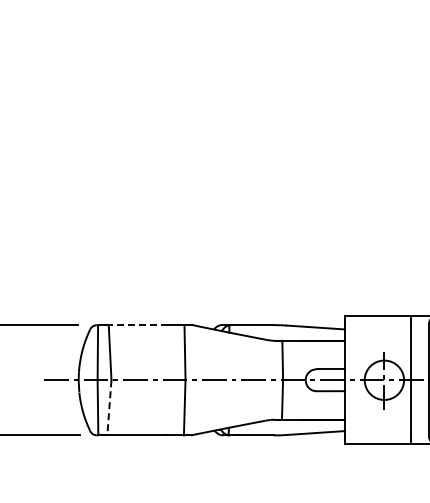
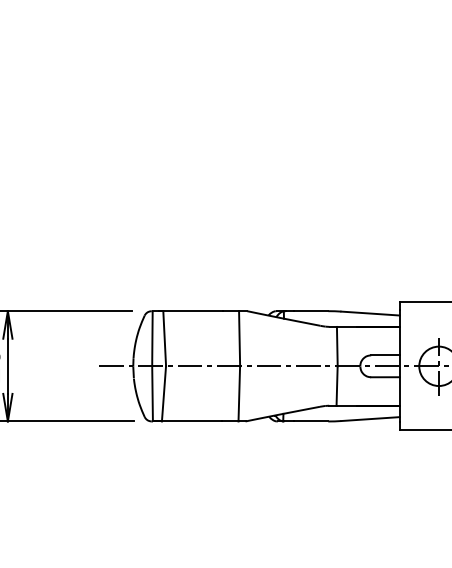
line: (137, 325) -> (192, 311), dashed -> solid
line: (108, 407) -> (163, 393), dashed -> solid

